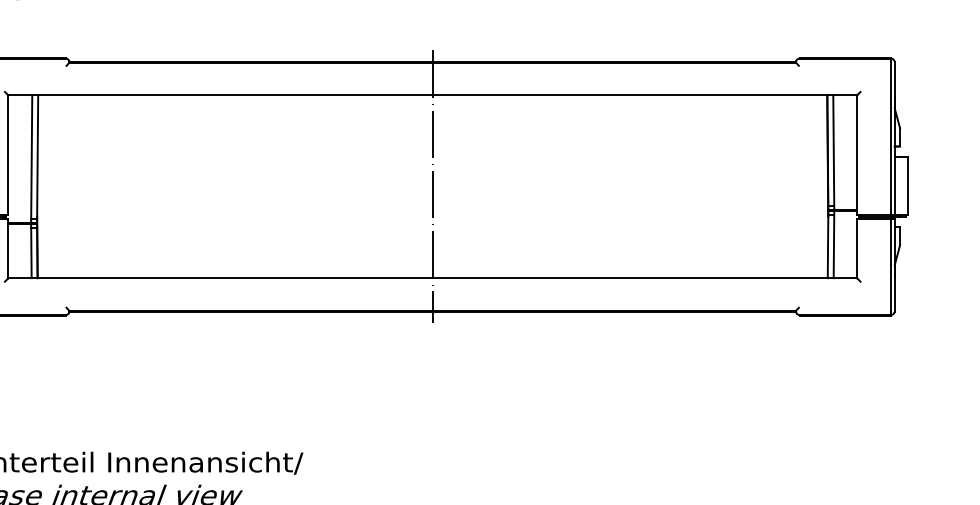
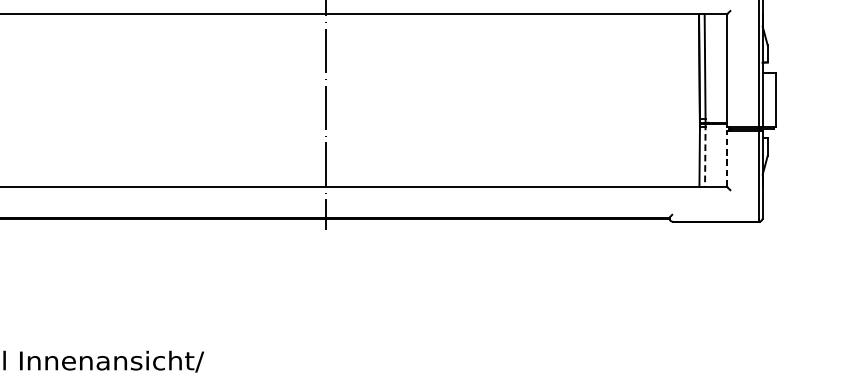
line: (833, 245) -> (704, 156), solid -> dashed
line: (857, 248) -> (727, 158), solid -> dashed

